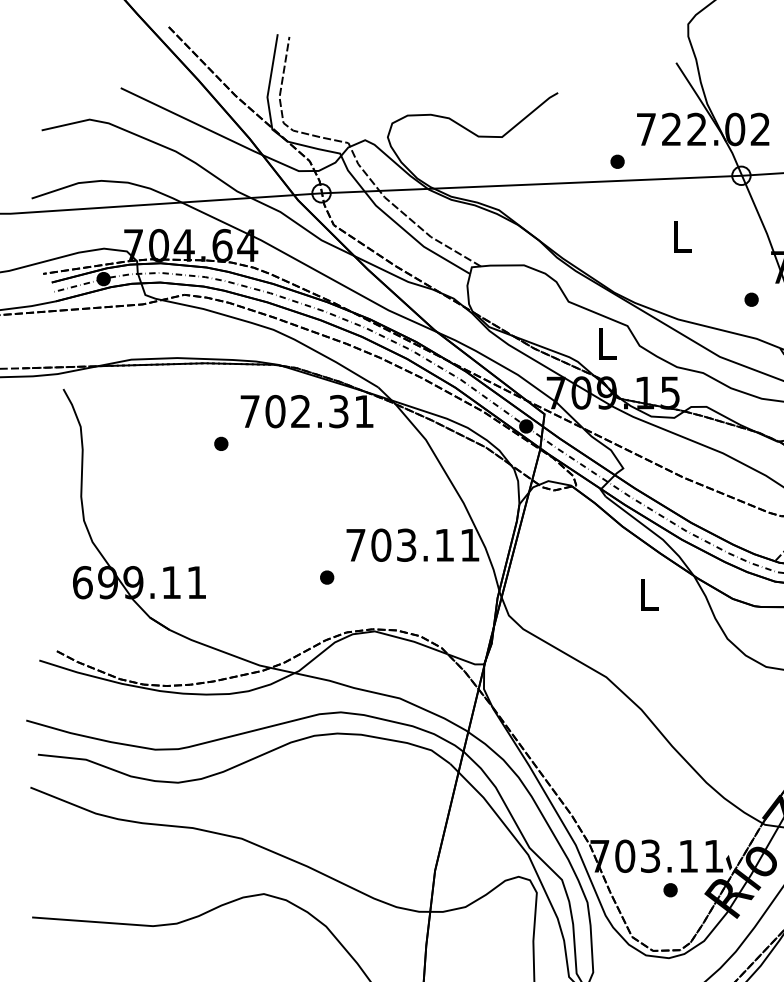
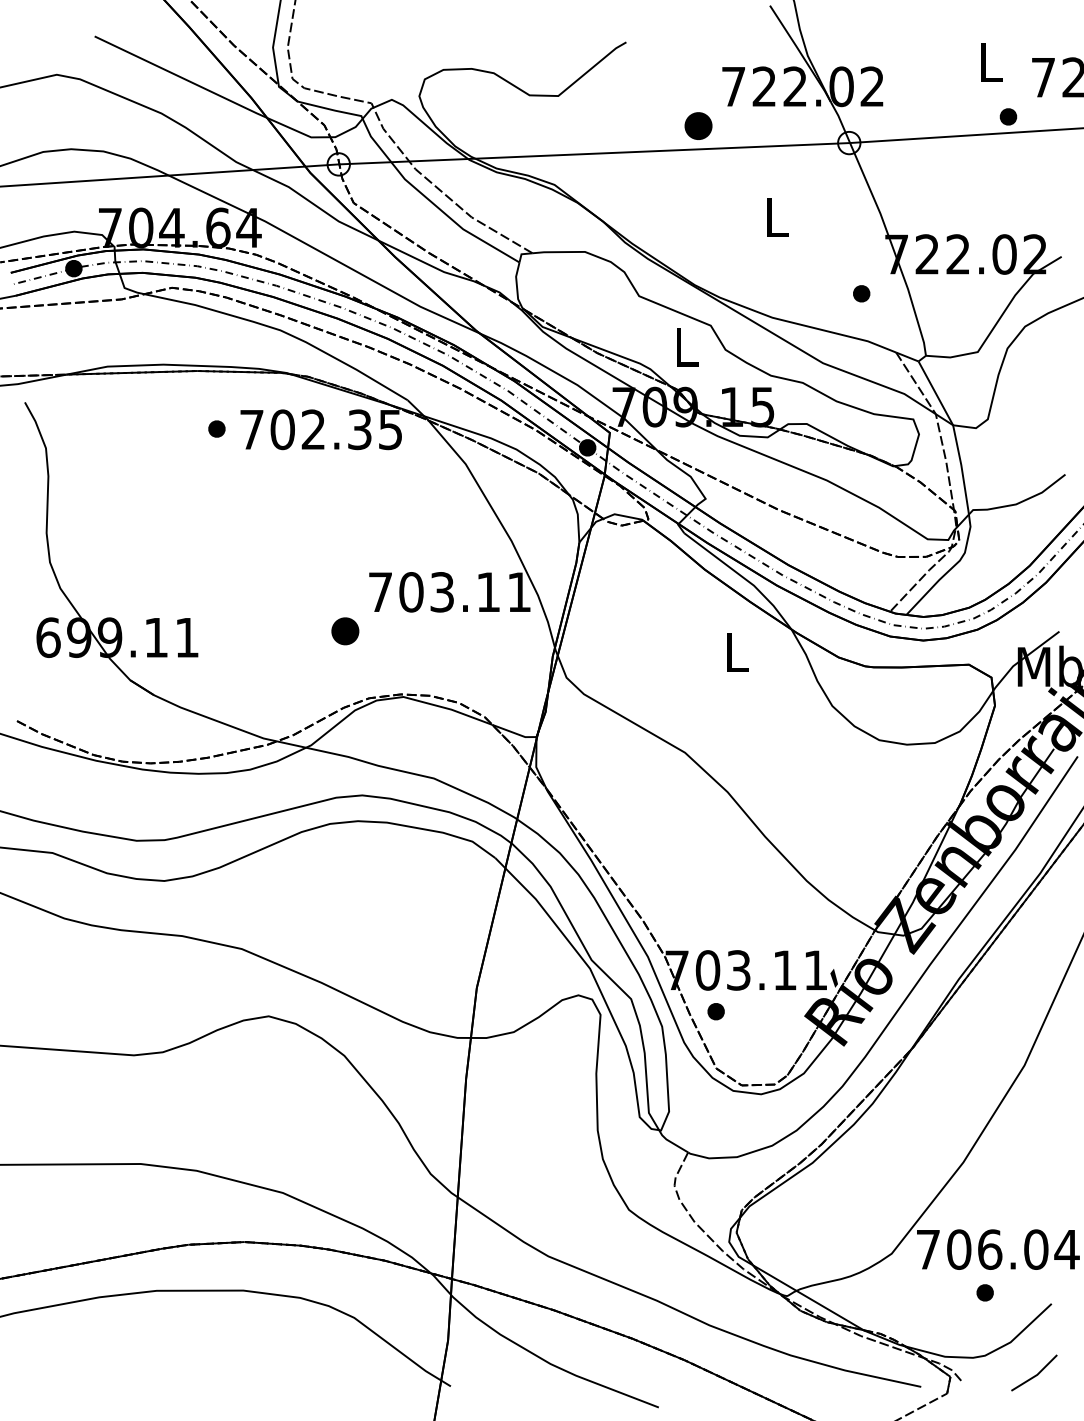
part: (617, 161) -> (698, 125), size x1.6
text: (364, 412) -> (390, 430), 702.31 -> 702.35
part: (220, 443) -> (216, 428), moved
part: (327, 577) -> (345, 631), size x1.6
part: (670, 890) -> (715, 1011), moved

